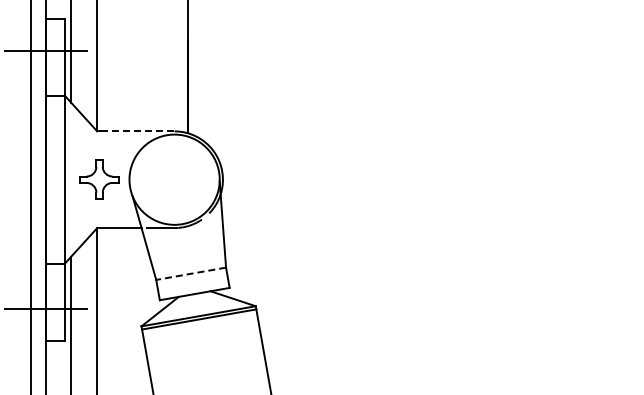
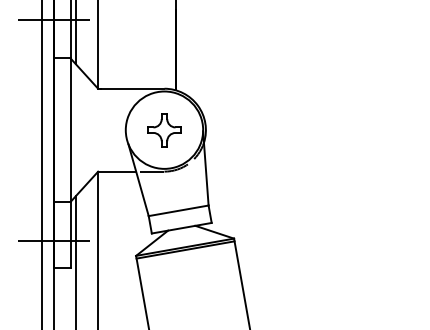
line: (138, 131) -> (133, 88), dashed -> solid
part: (99, 179) -> (164, 129), moved
line: (190, 273) -> (178, 210), dashed -> solid

